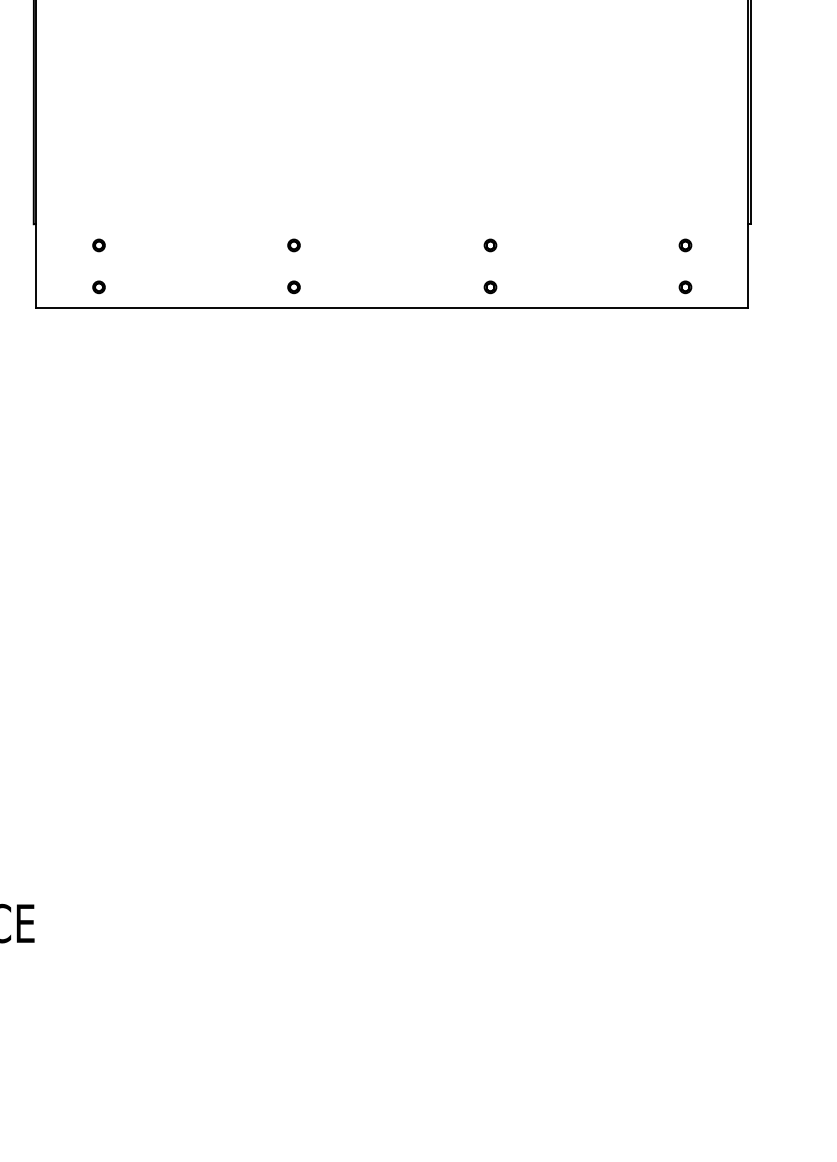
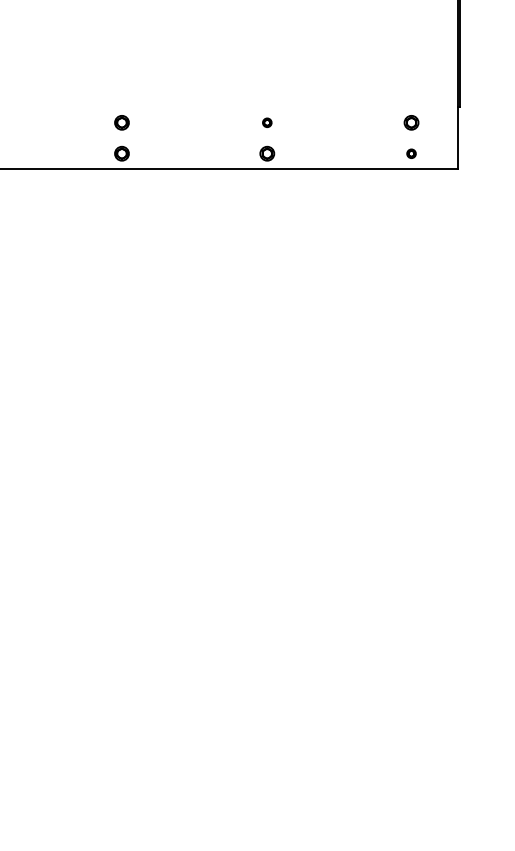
part: (293, 245) -> (121, 122), size x1.6
part: (685, 245) -> (411, 122), size x1.6
part: (293, 287) -> (121, 153), size x1.6
part: (490, 287) -> (267, 153), size x1.6

